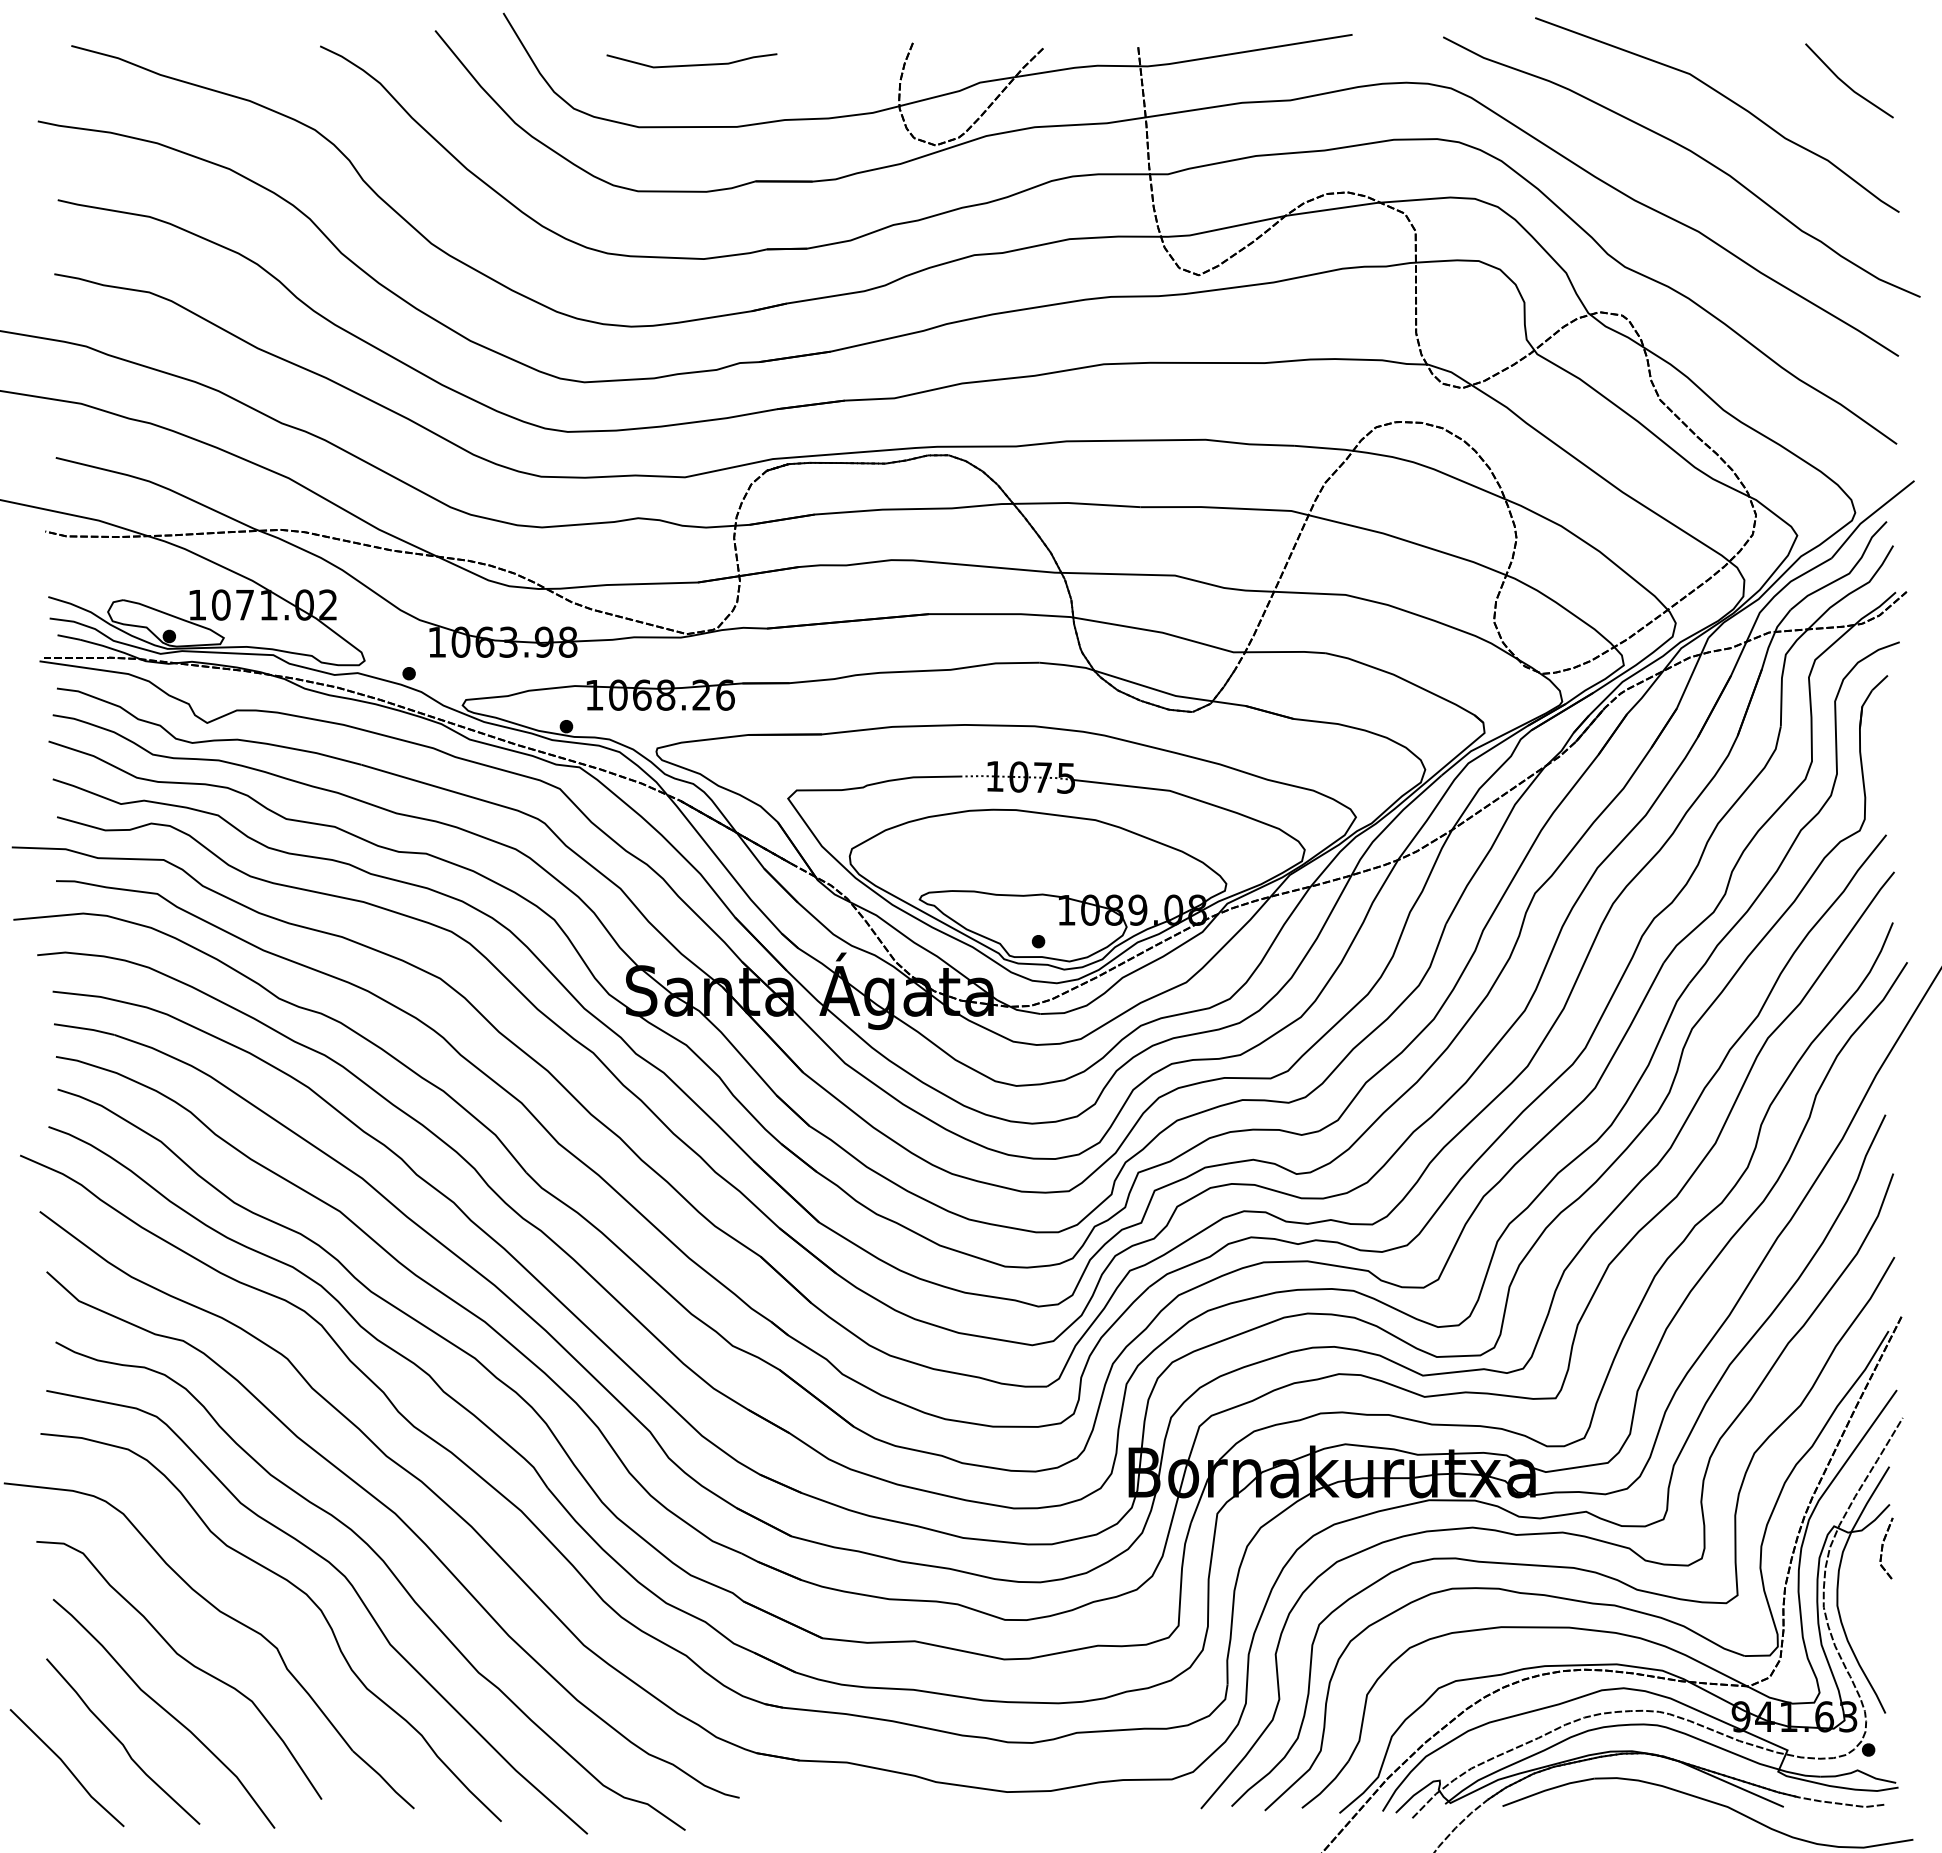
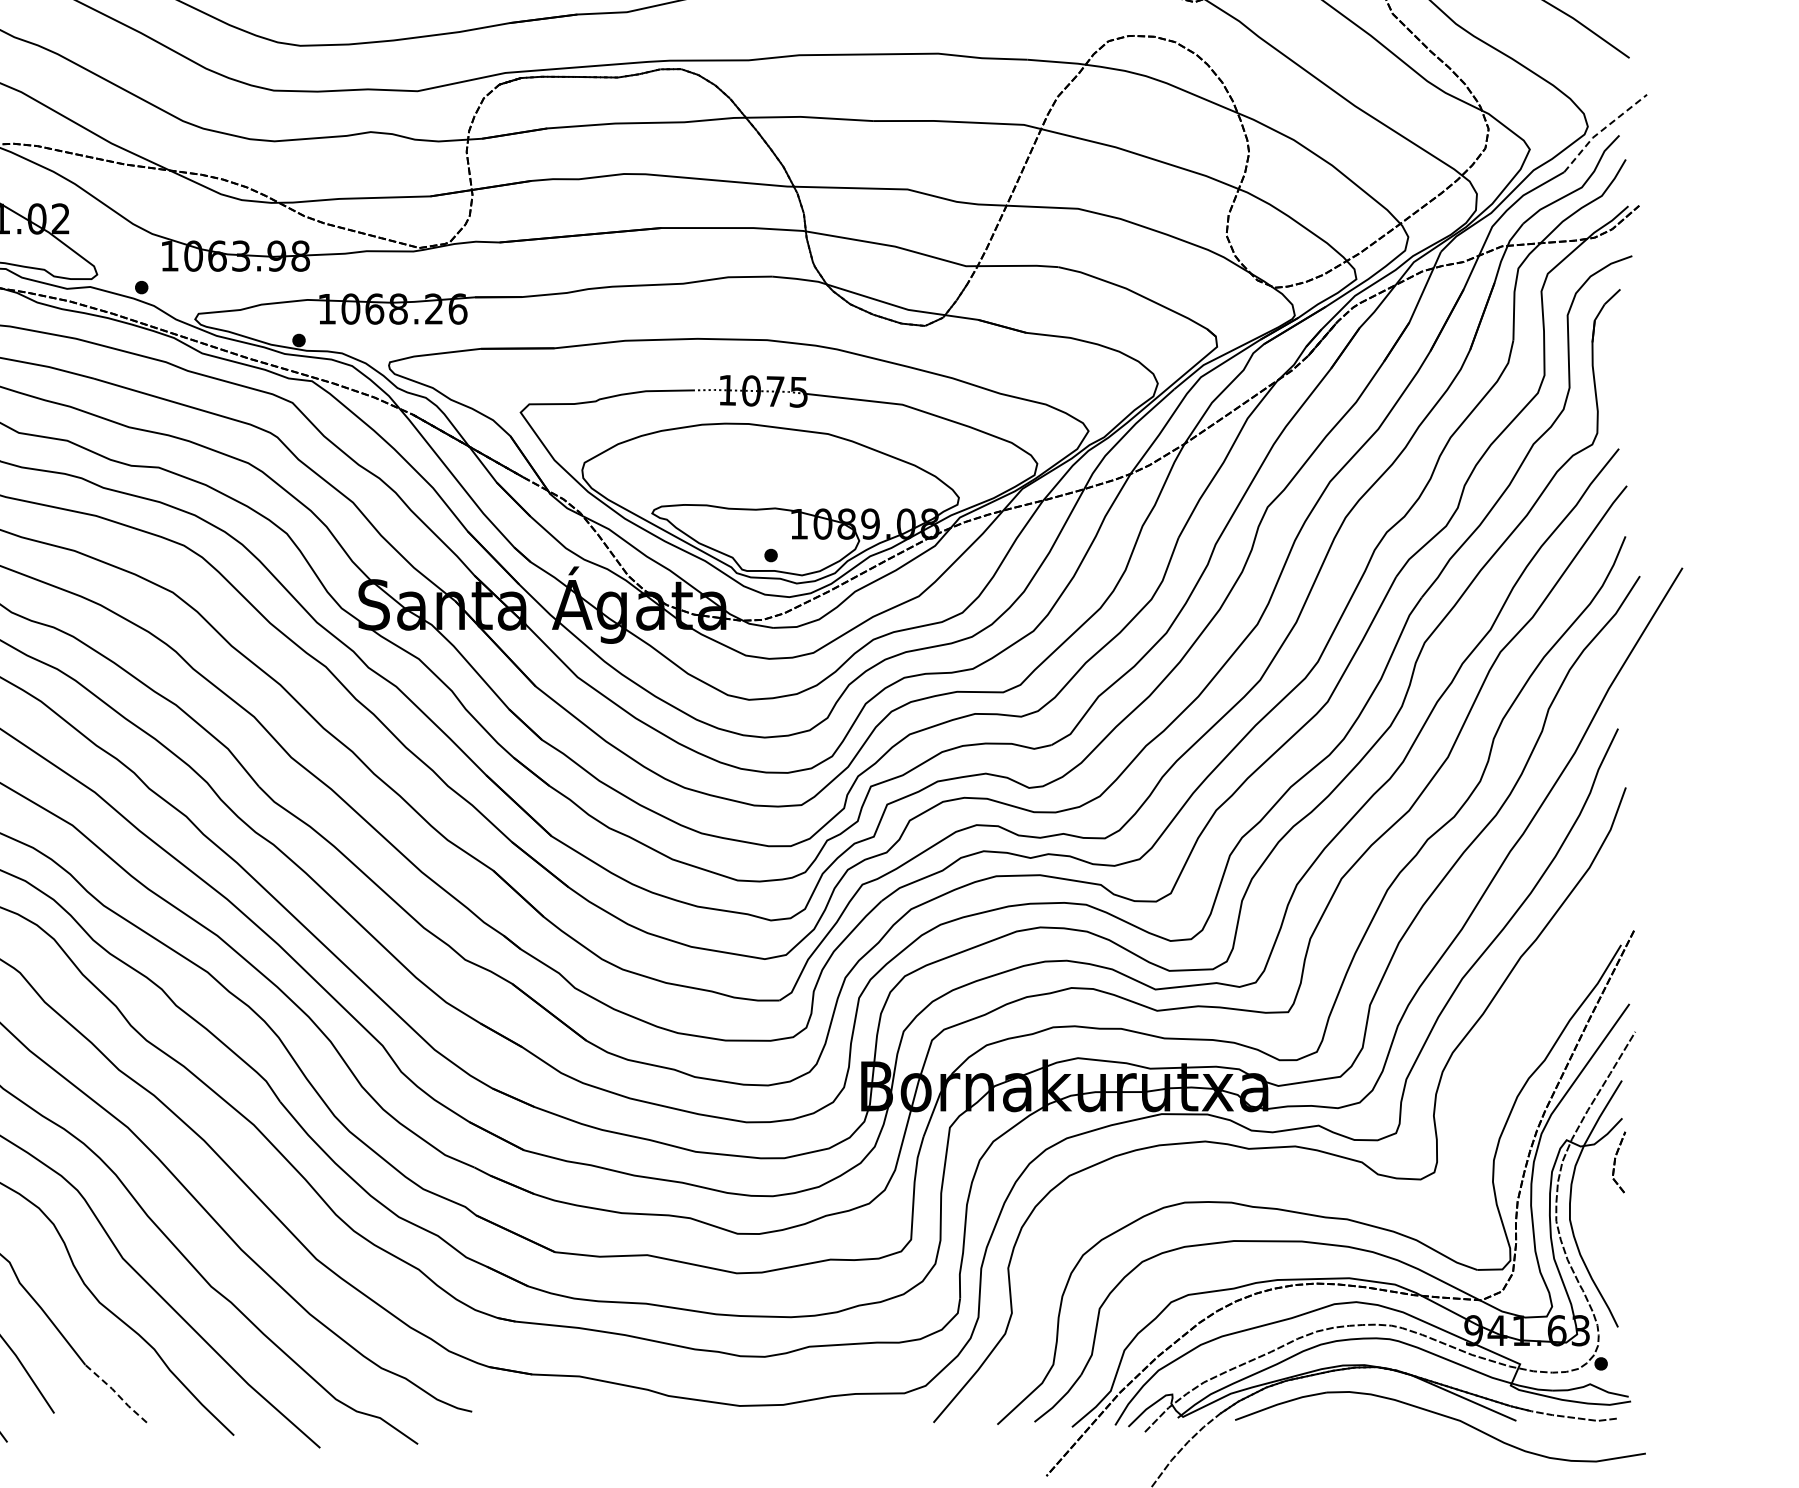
line: (1869, 516) -> (1602, 130), solid -> dashed
curve: (1556, 1565) -> (1289, 1179), removed
line: (383, 1779) -> (116, 1393), solid -> dashed

